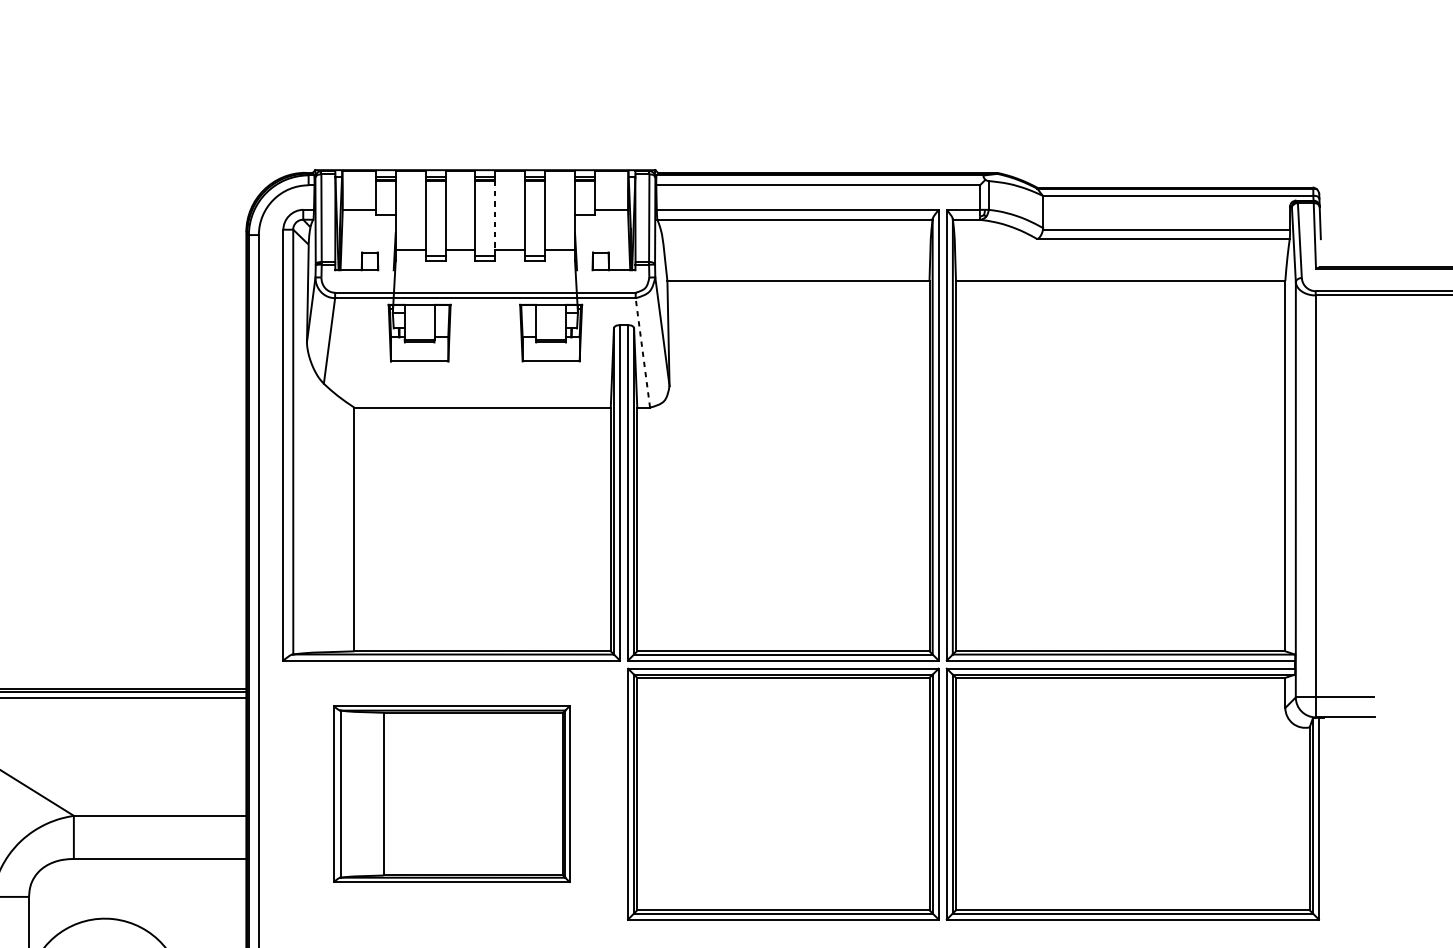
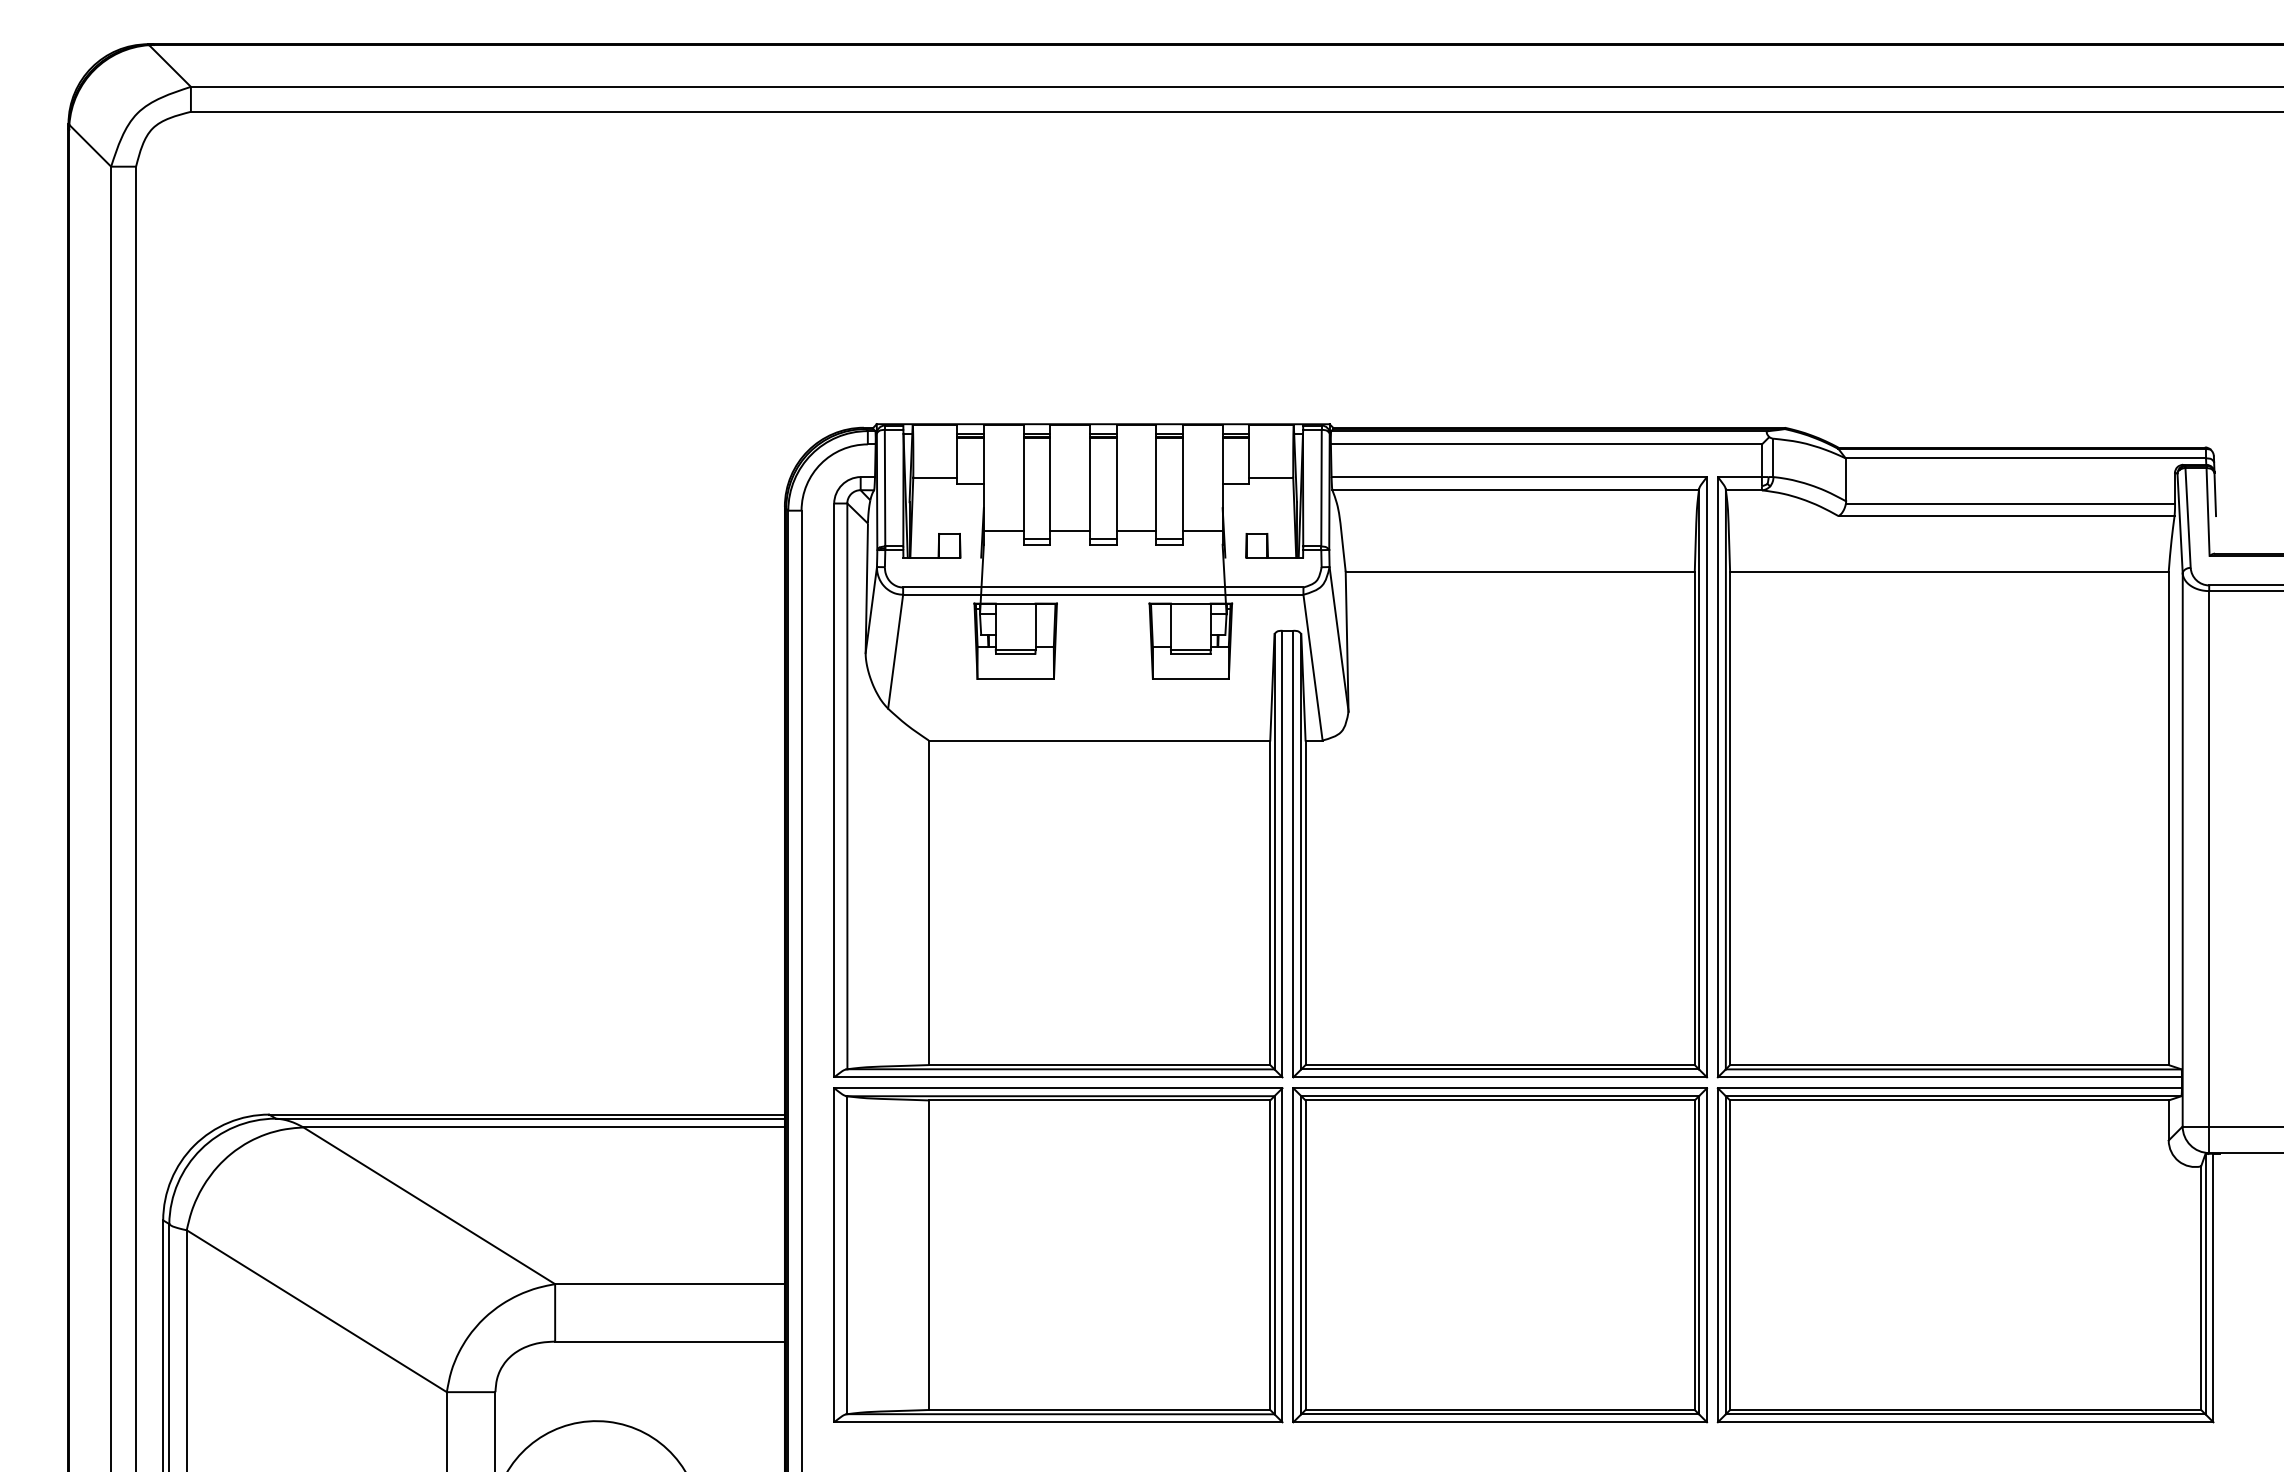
line: (495, 216) -> (1116, 485), dashed -> solid
line: (642, 352) -> (1312, 667), dashed -> solid
part: (451, 794) -> (1058, 1255), size x1.43

